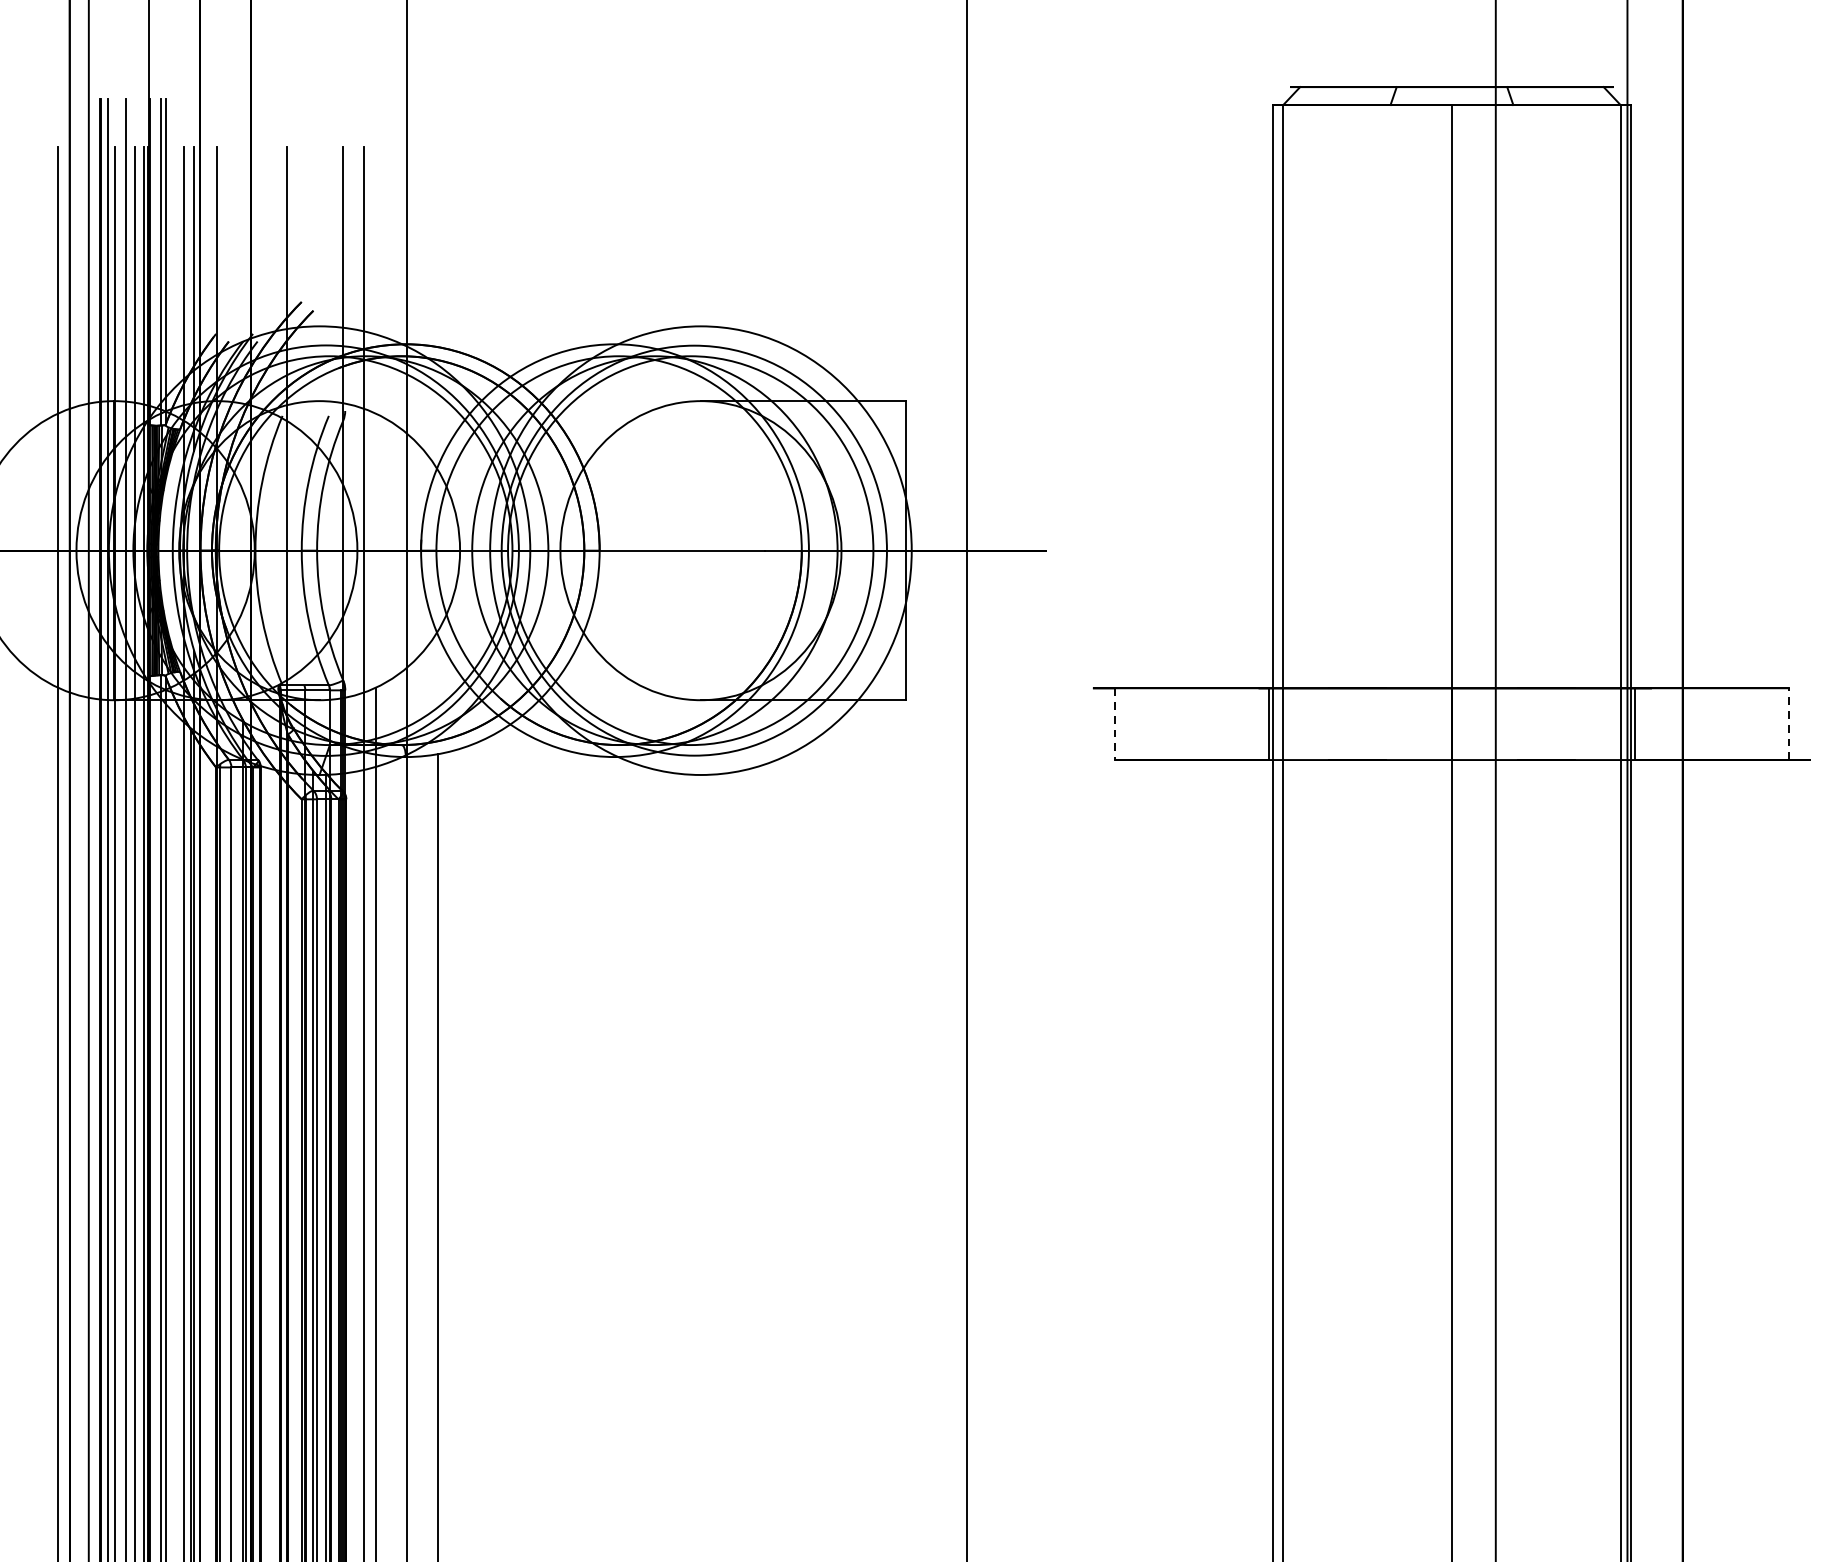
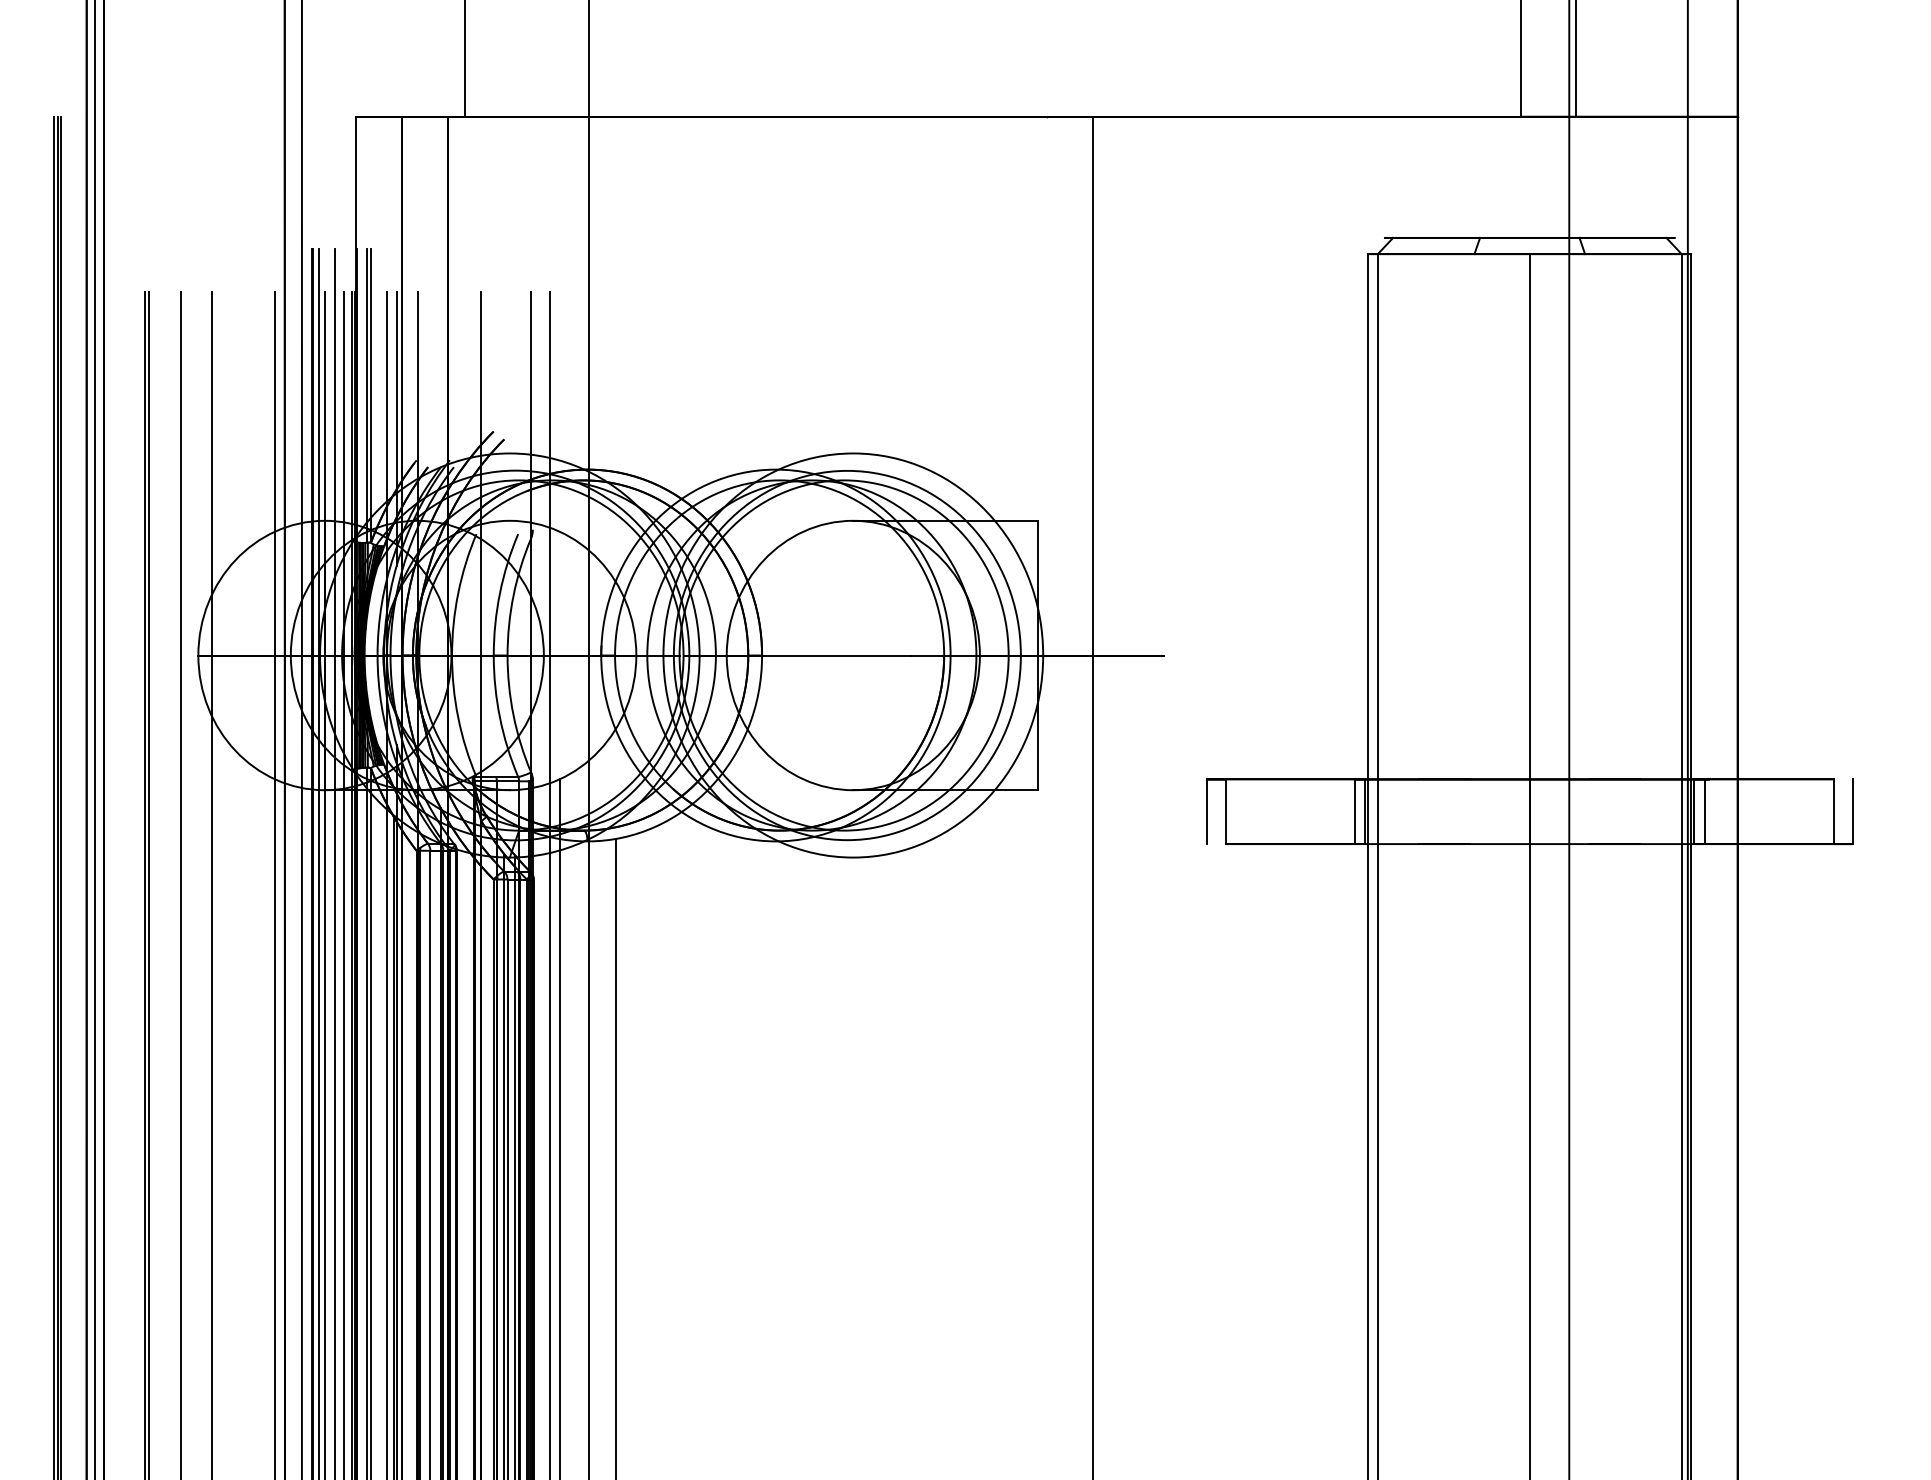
line: (1093, 723) -> (1206, 811), added
line: (1257, 723) -> (1354, 811), added
line: (1645, 723) -> (1704, 811), added
line: (1789, 723) -> (1833, 811), dashed -> solid
line: (1811, 723) -> (1853, 811), added
line: (1115, 724) -> (1226, 812), dashed -> solid

